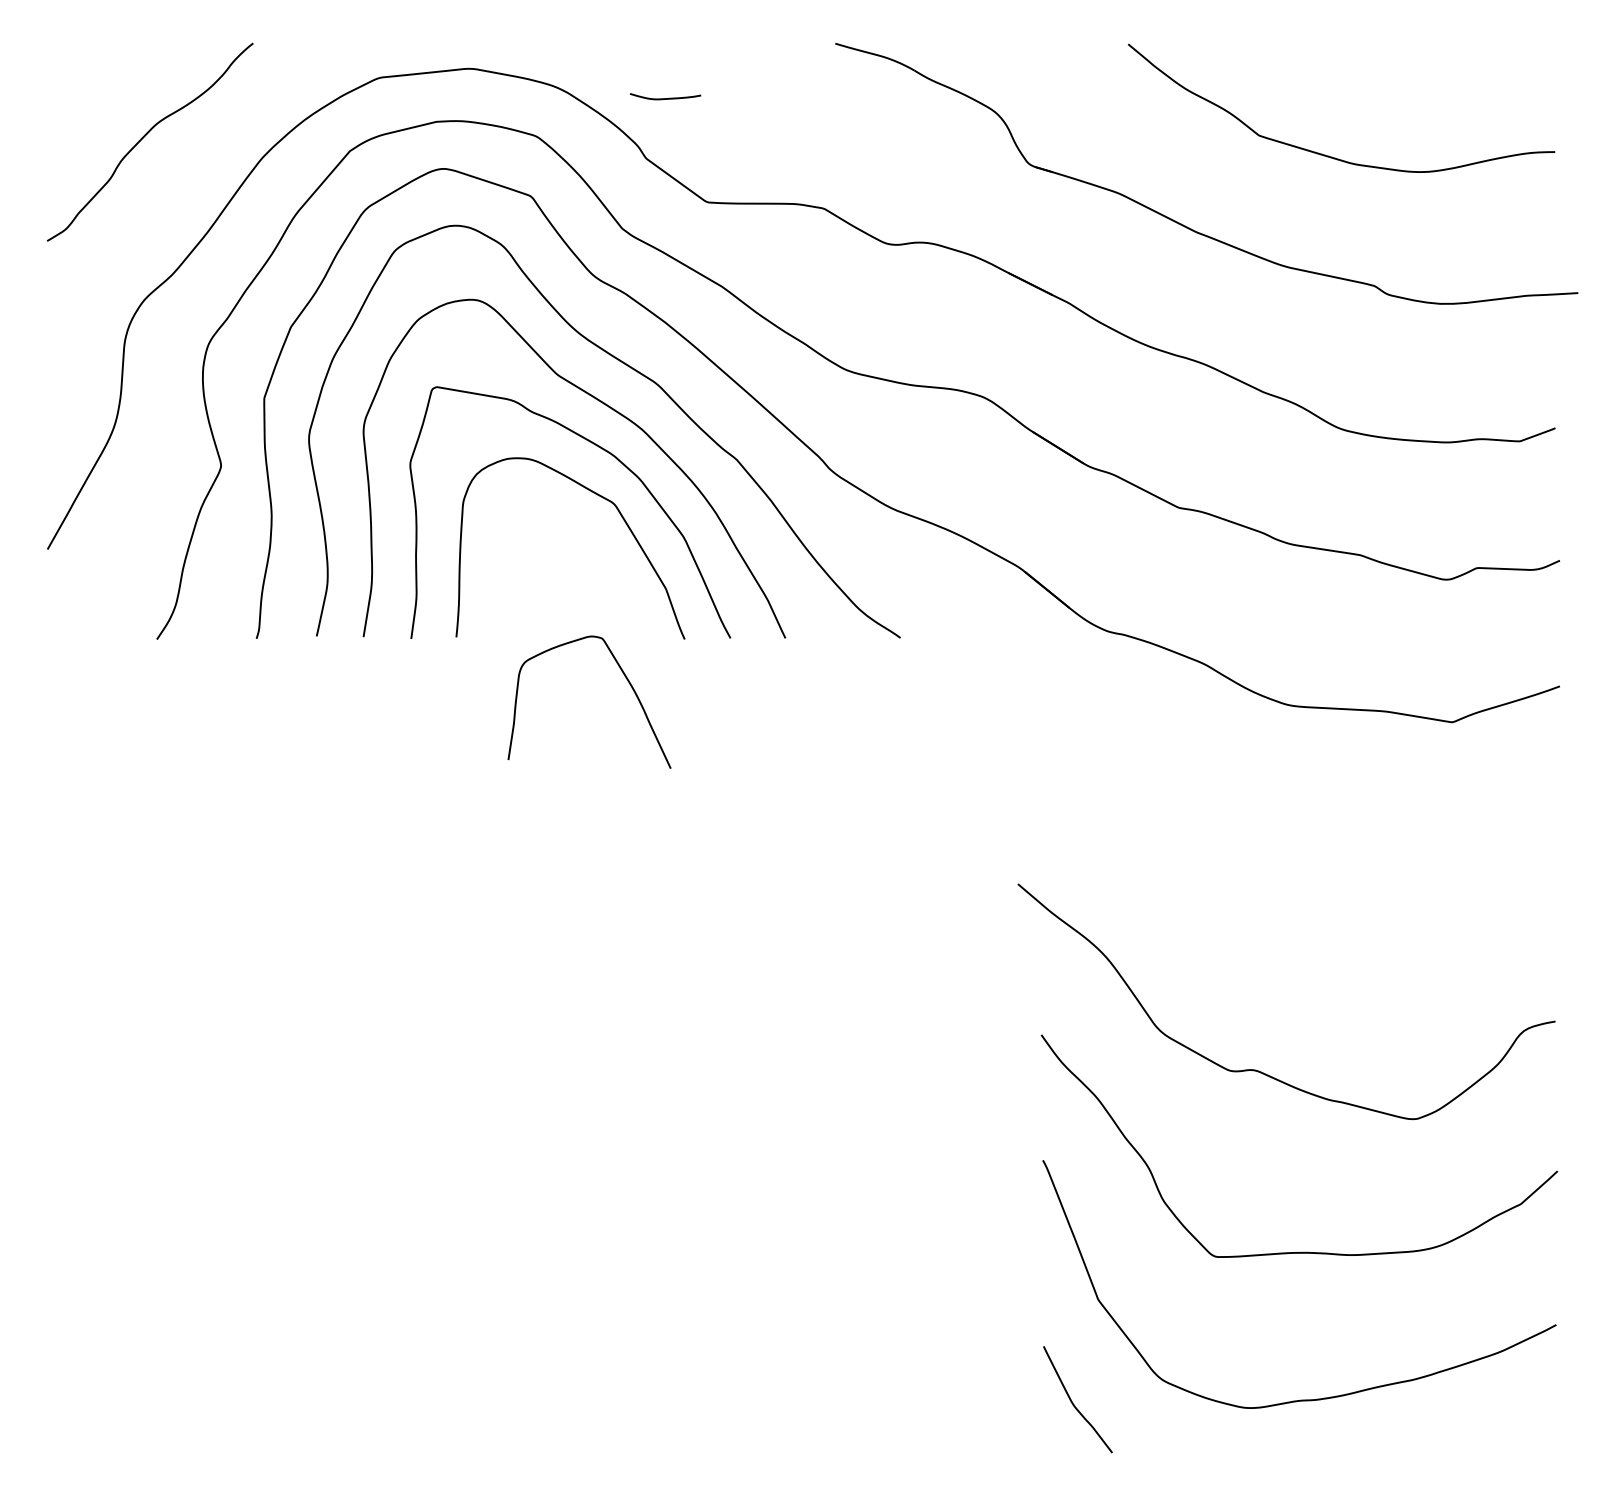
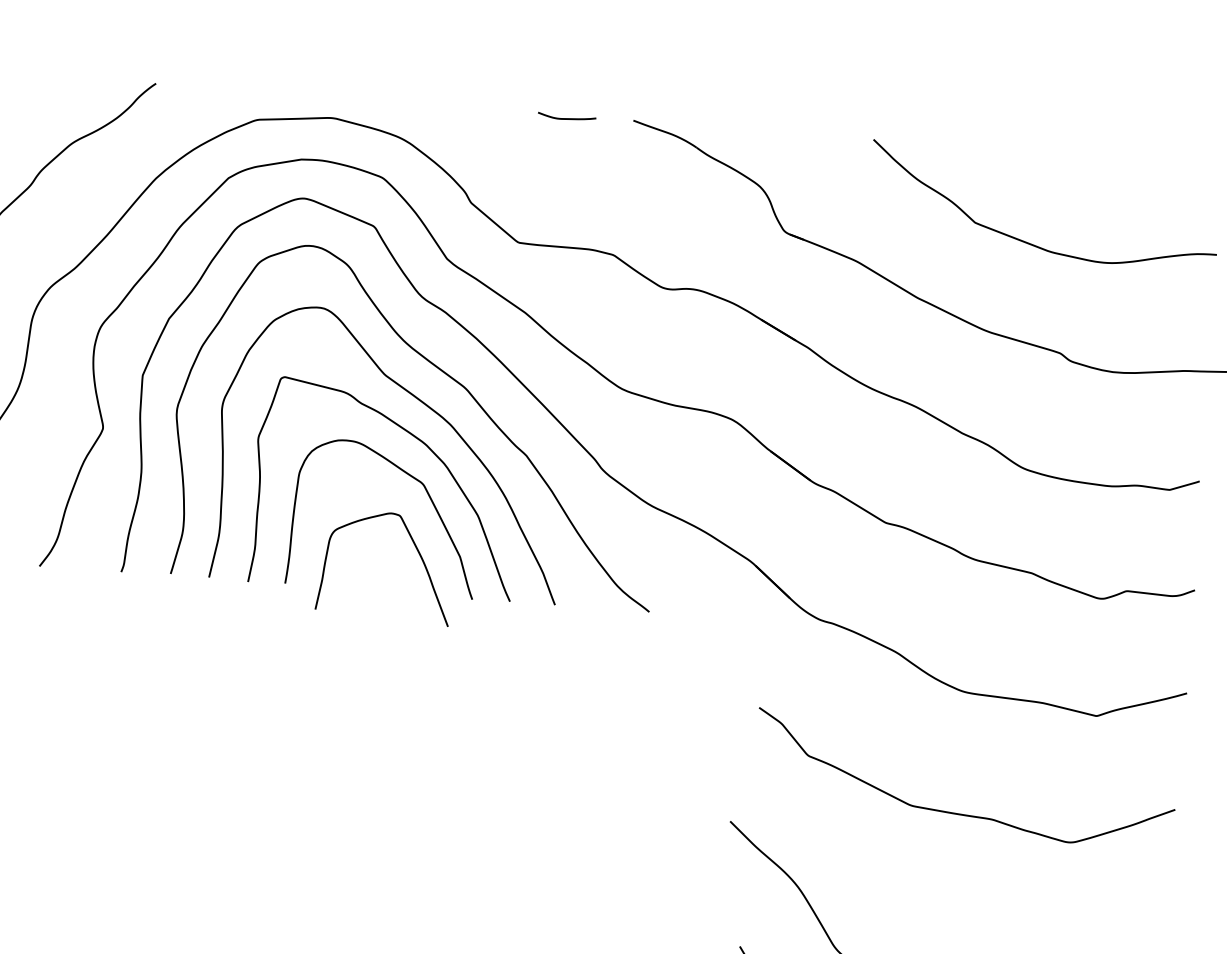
curve: (665, 98) -> (566, 118), moved
curve: (627, 681) -> (418, 552), moved
curve: (1299, 853) -> (962, 814), added

